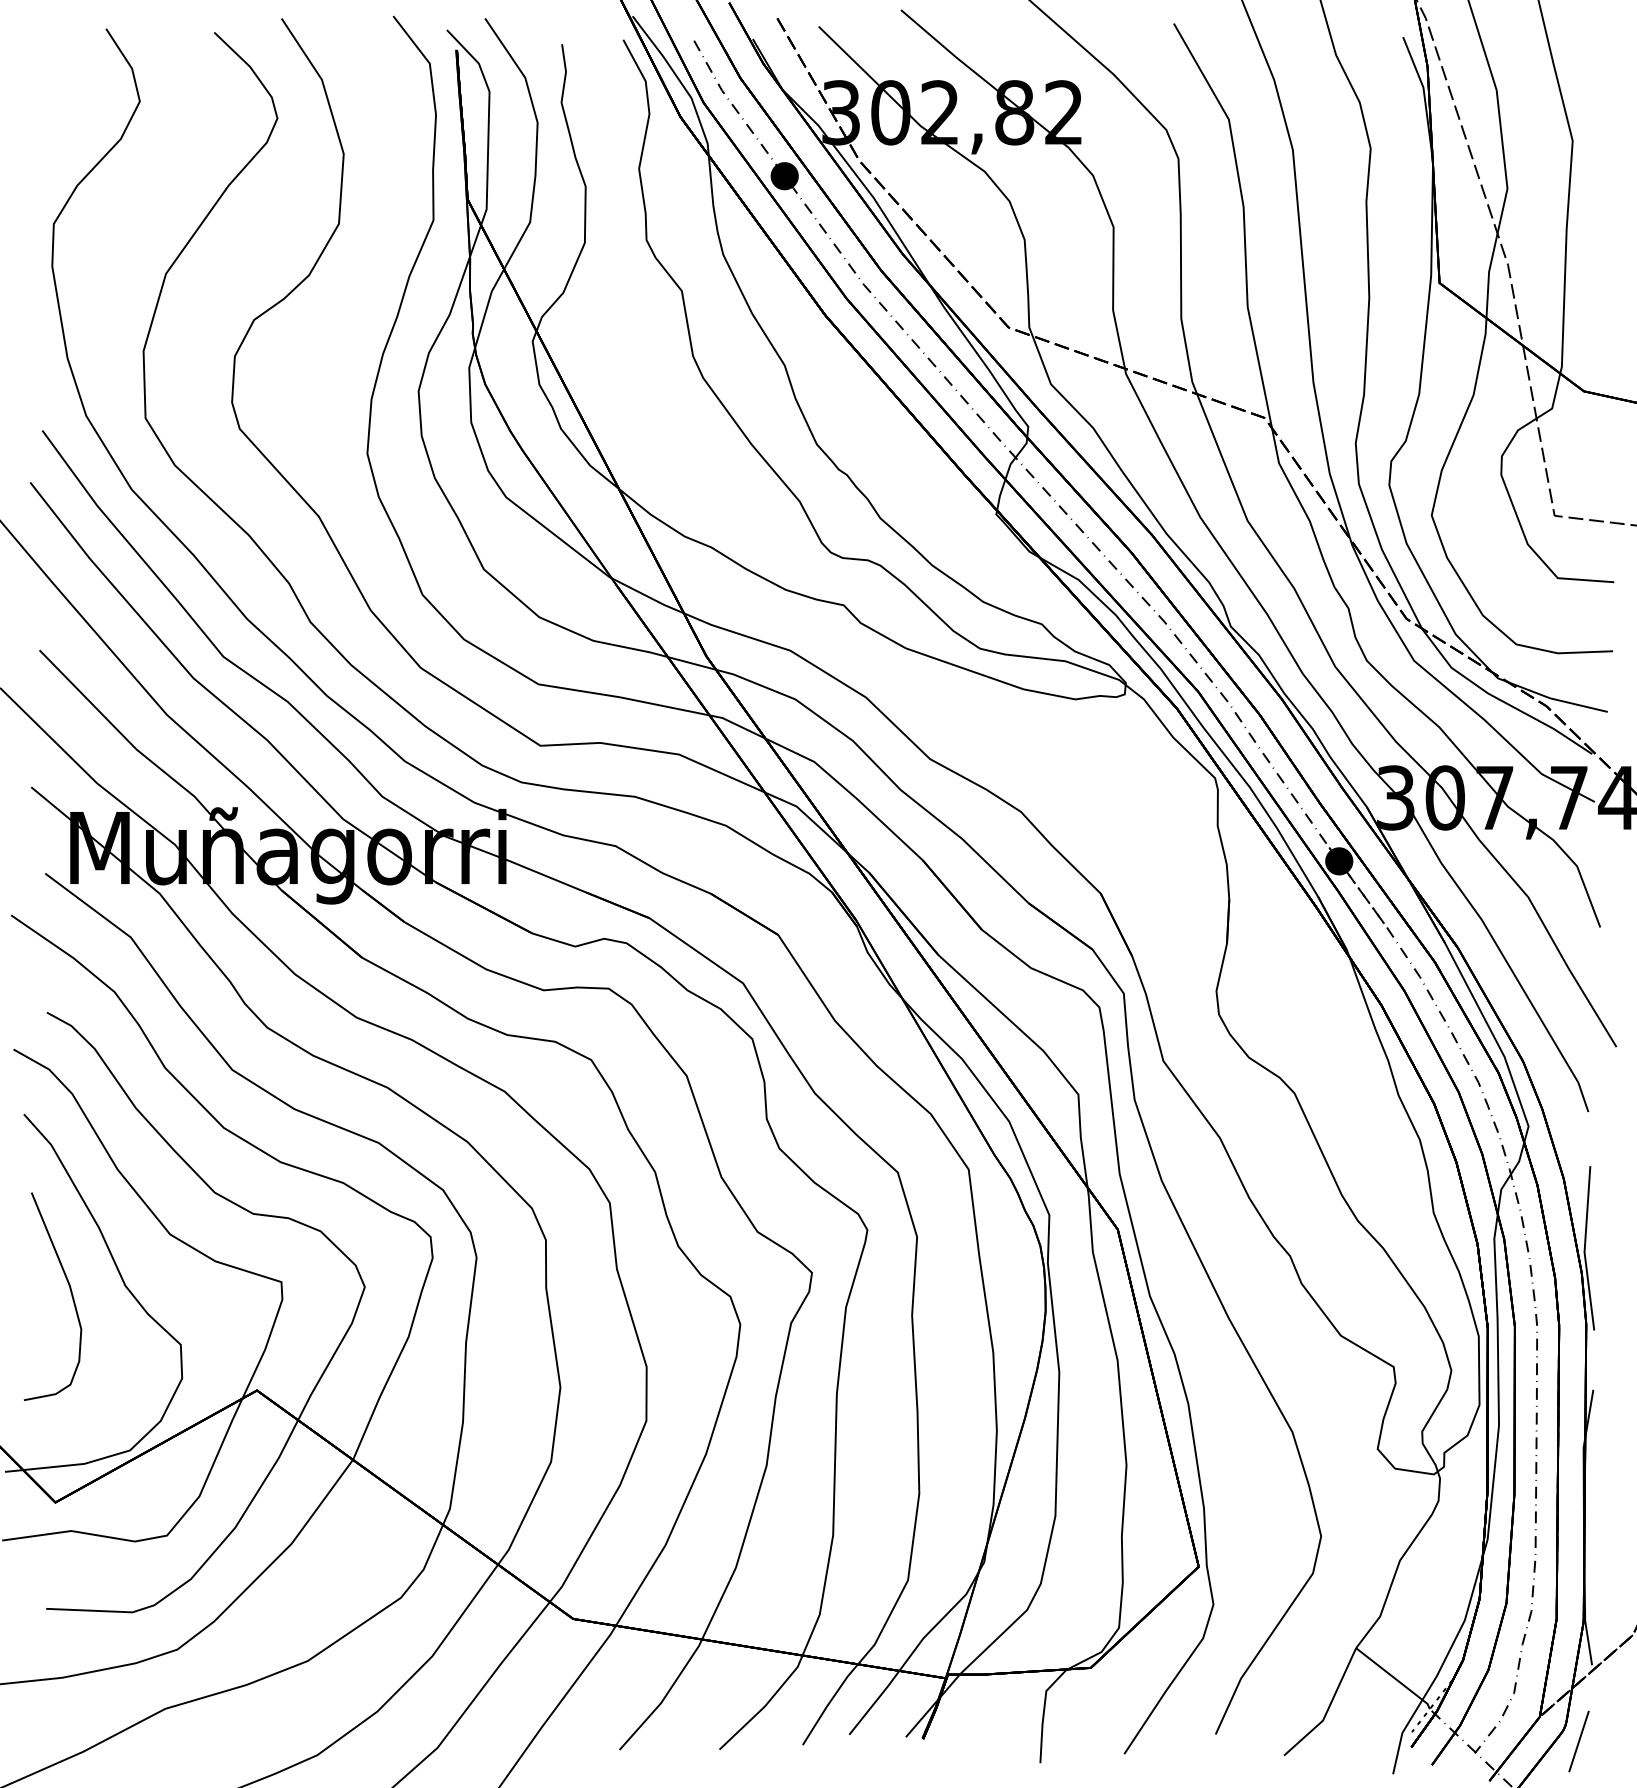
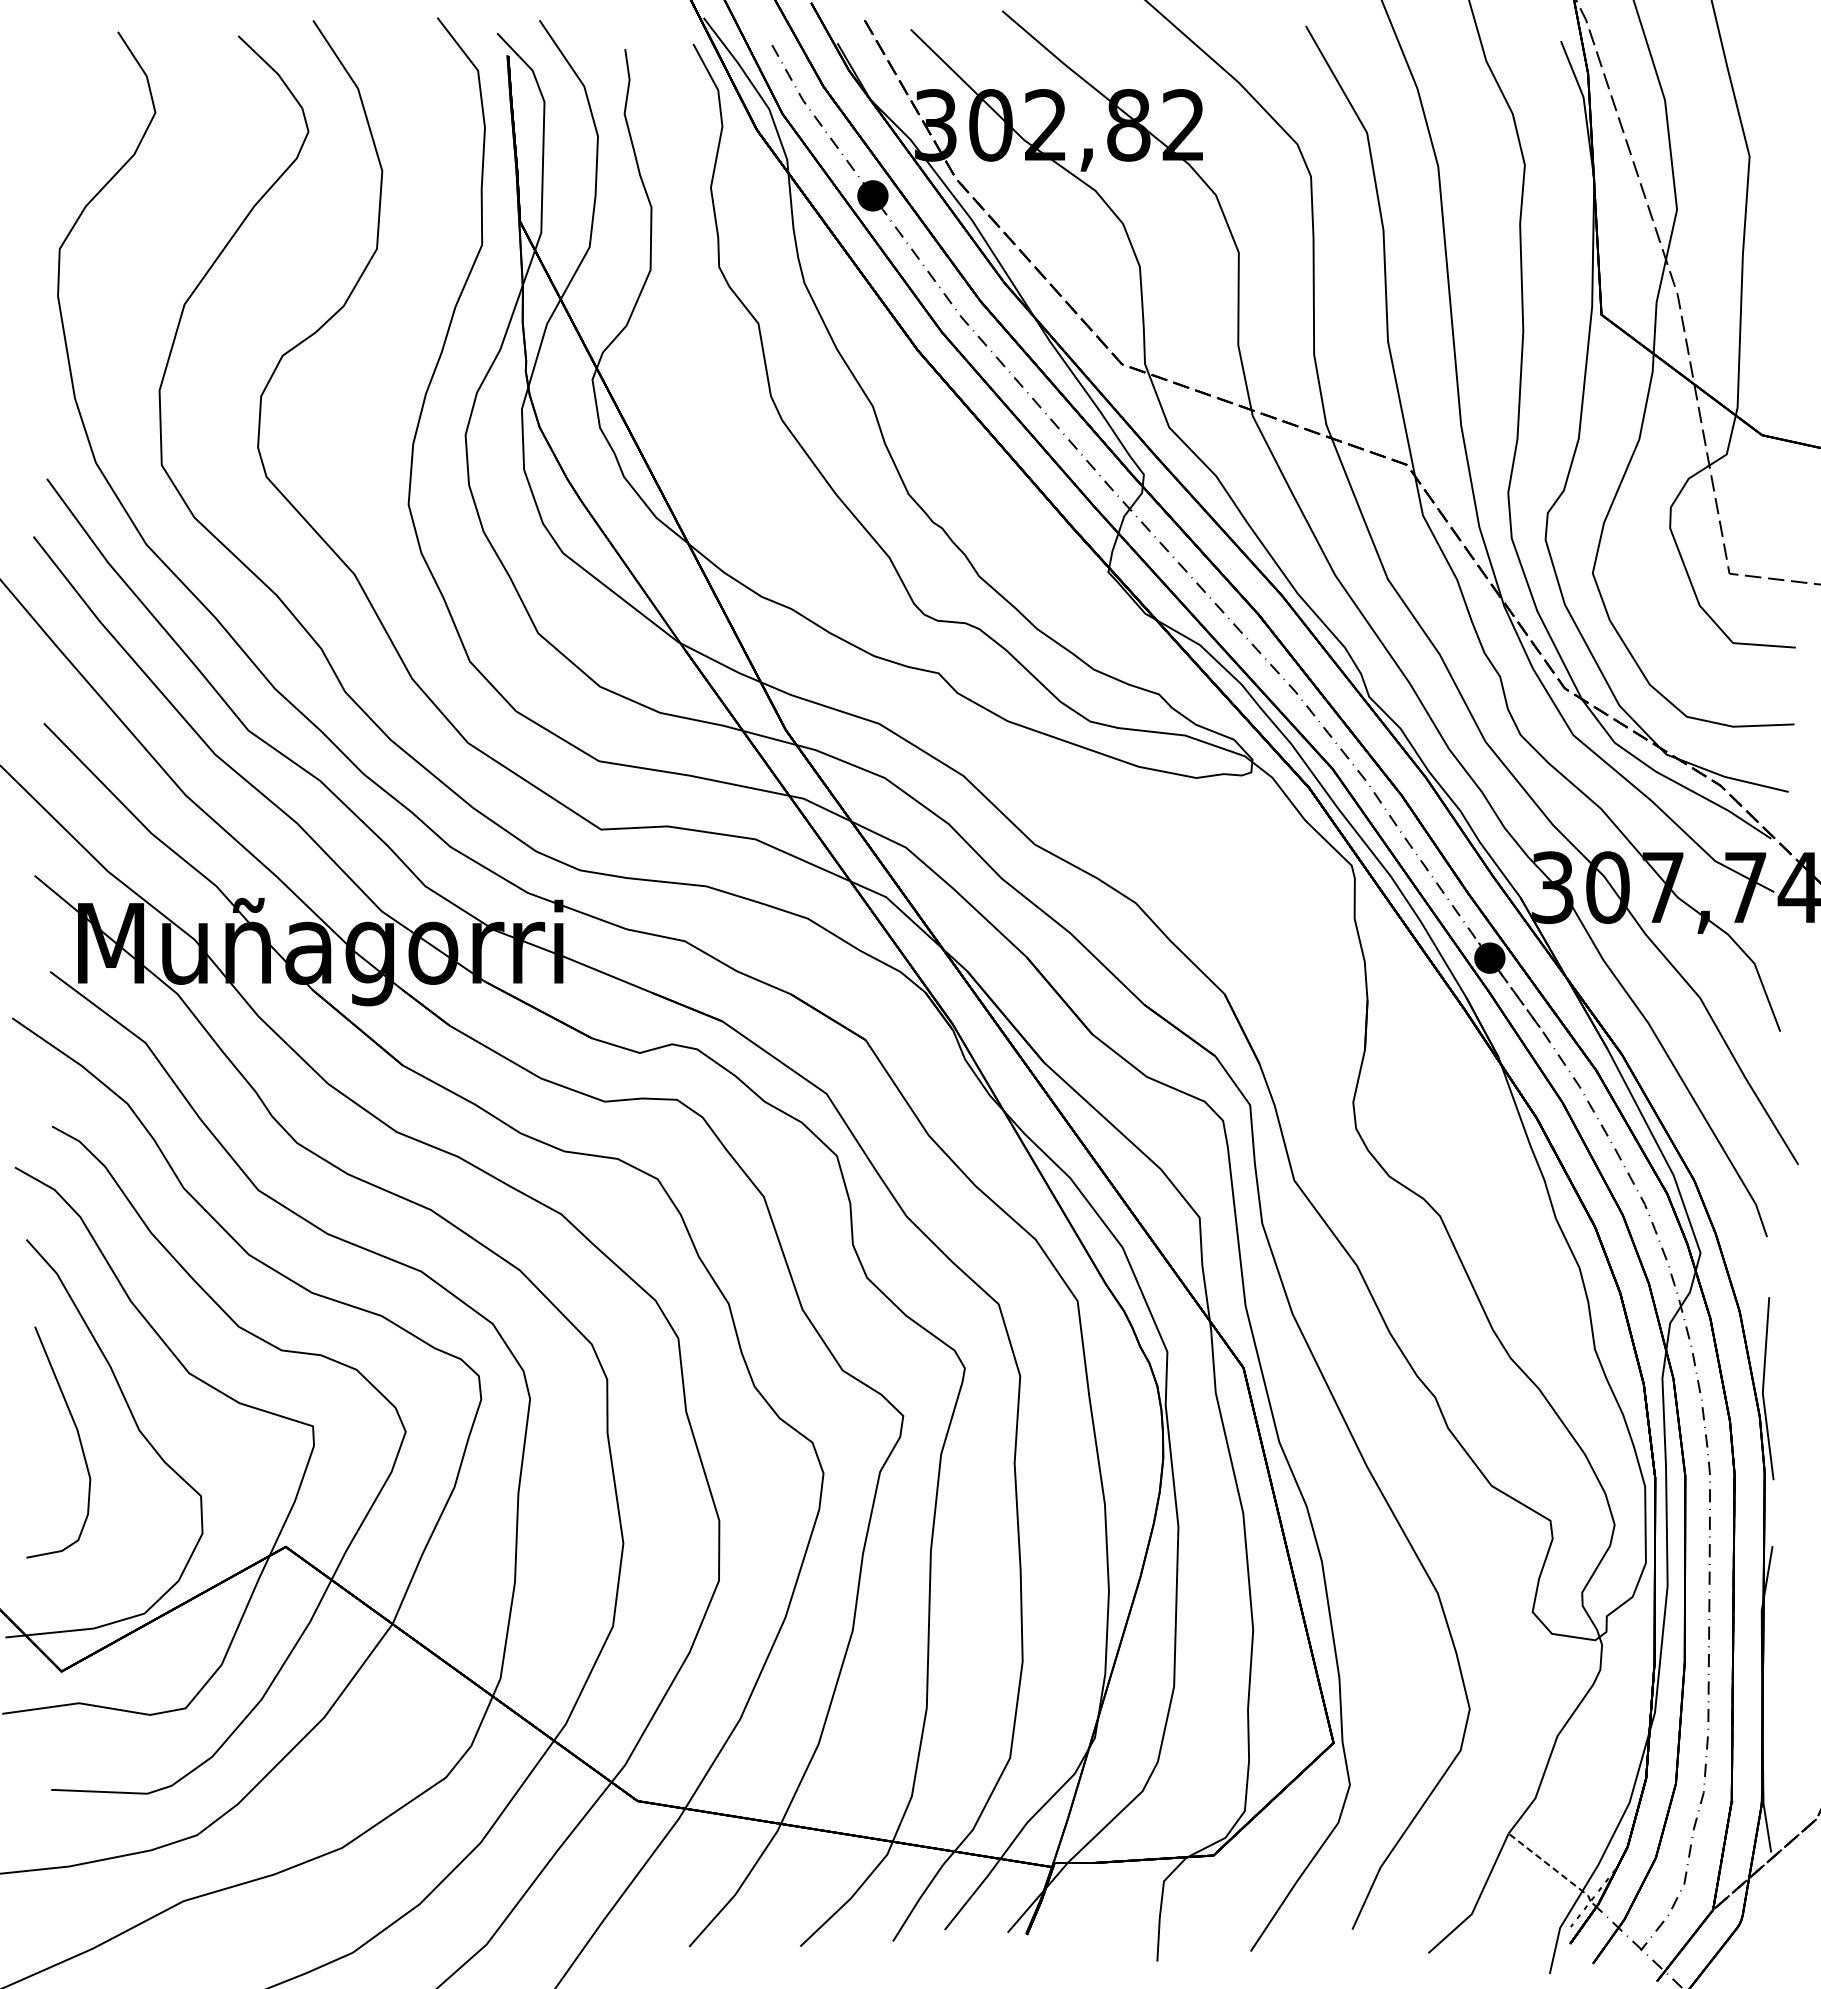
line: (1394, 1677) -> (1551, 1866), solid -> dashed
line: (1578, 1741) -> (1756, 1937), removed

